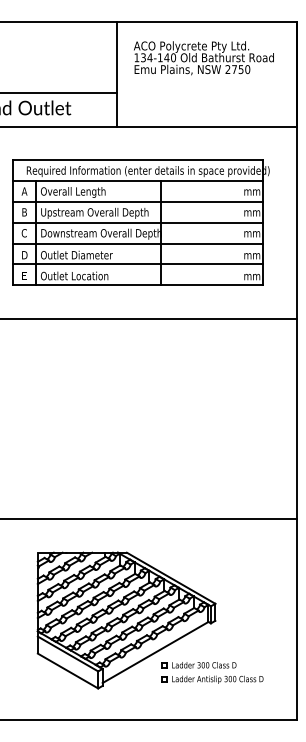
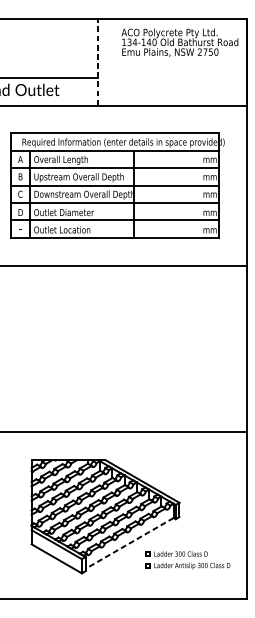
text: (203, 58) -> (179, 42), moved
line: (117, 73) -> (97, 61), solid -> dashed
line: (155, 652) -> (129, 543), solid -> dashed
part: (212, 672) -> (187, 560), moved

